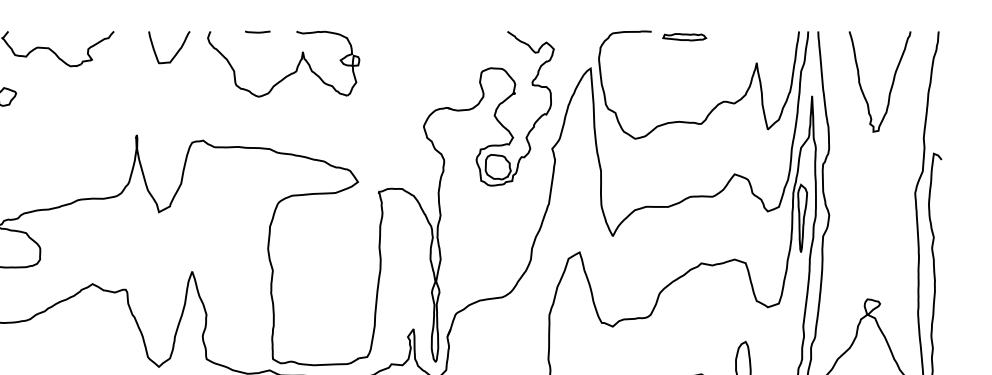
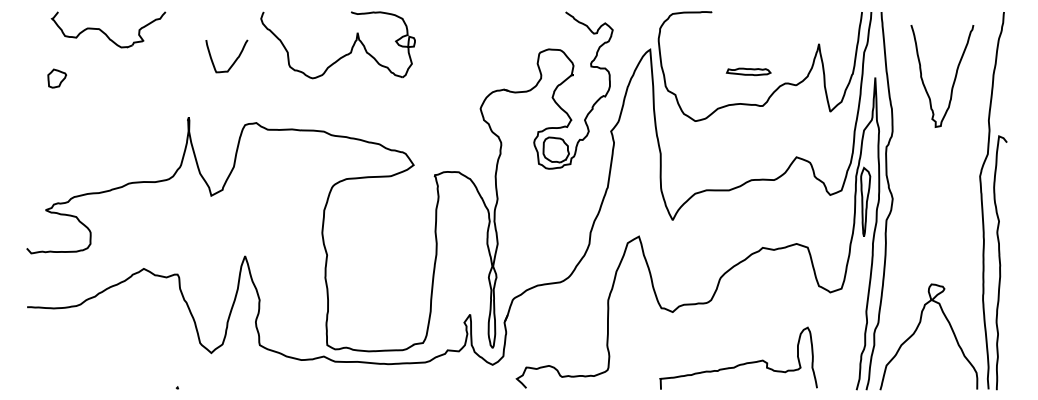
line: (257, 31) -> (311, 12), removed
part: (684, 36) -> (748, 71), moved
curve: (176, 51) -> (234, 60), moved
curve: (891, 86) -> (953, 80), moved

